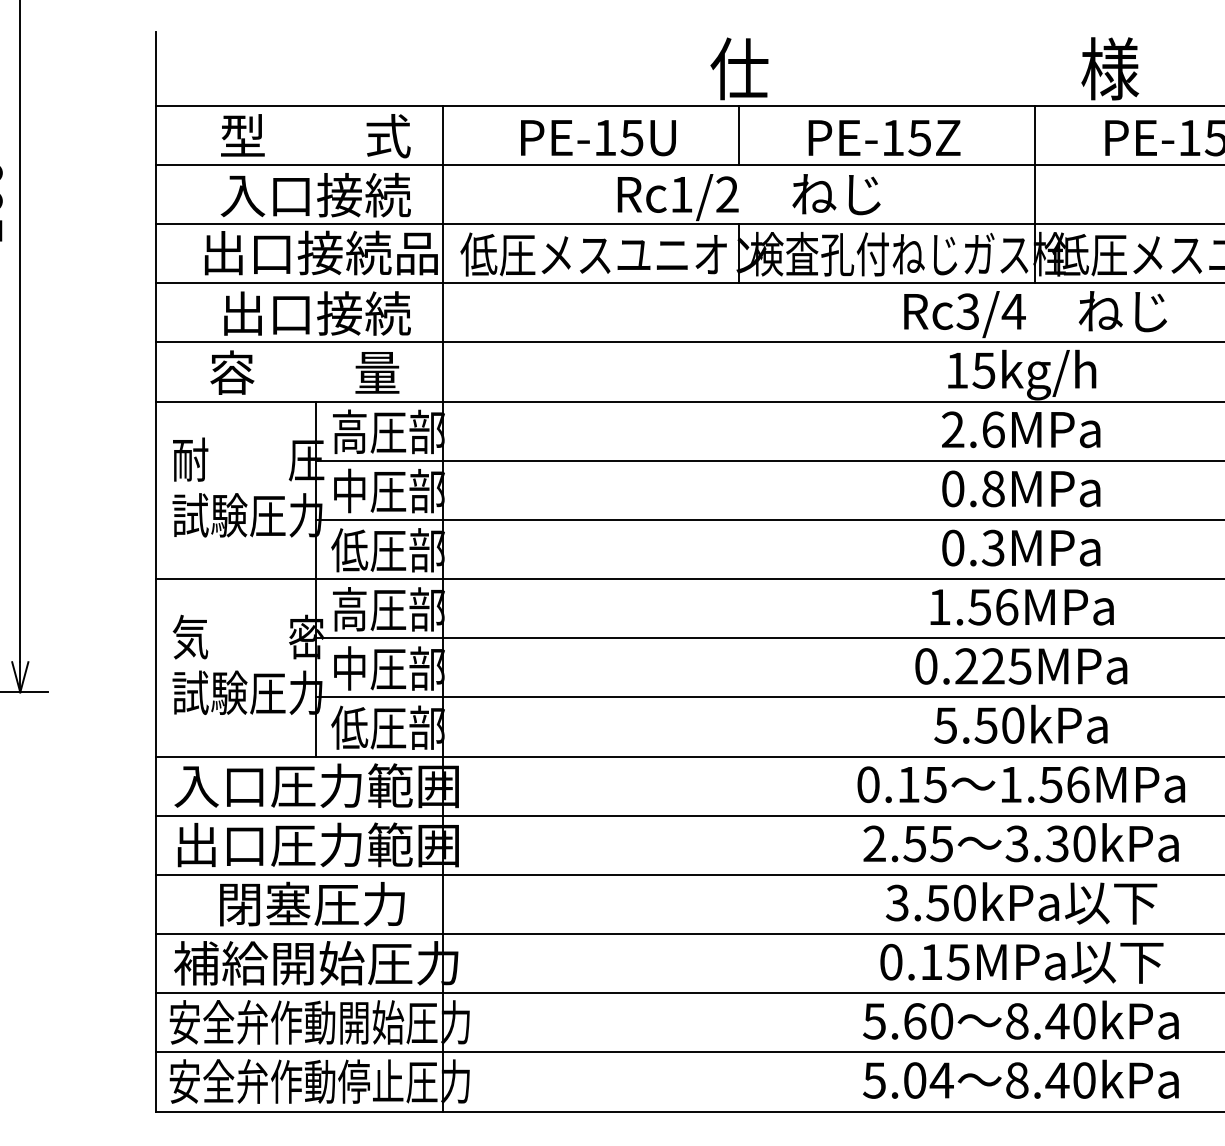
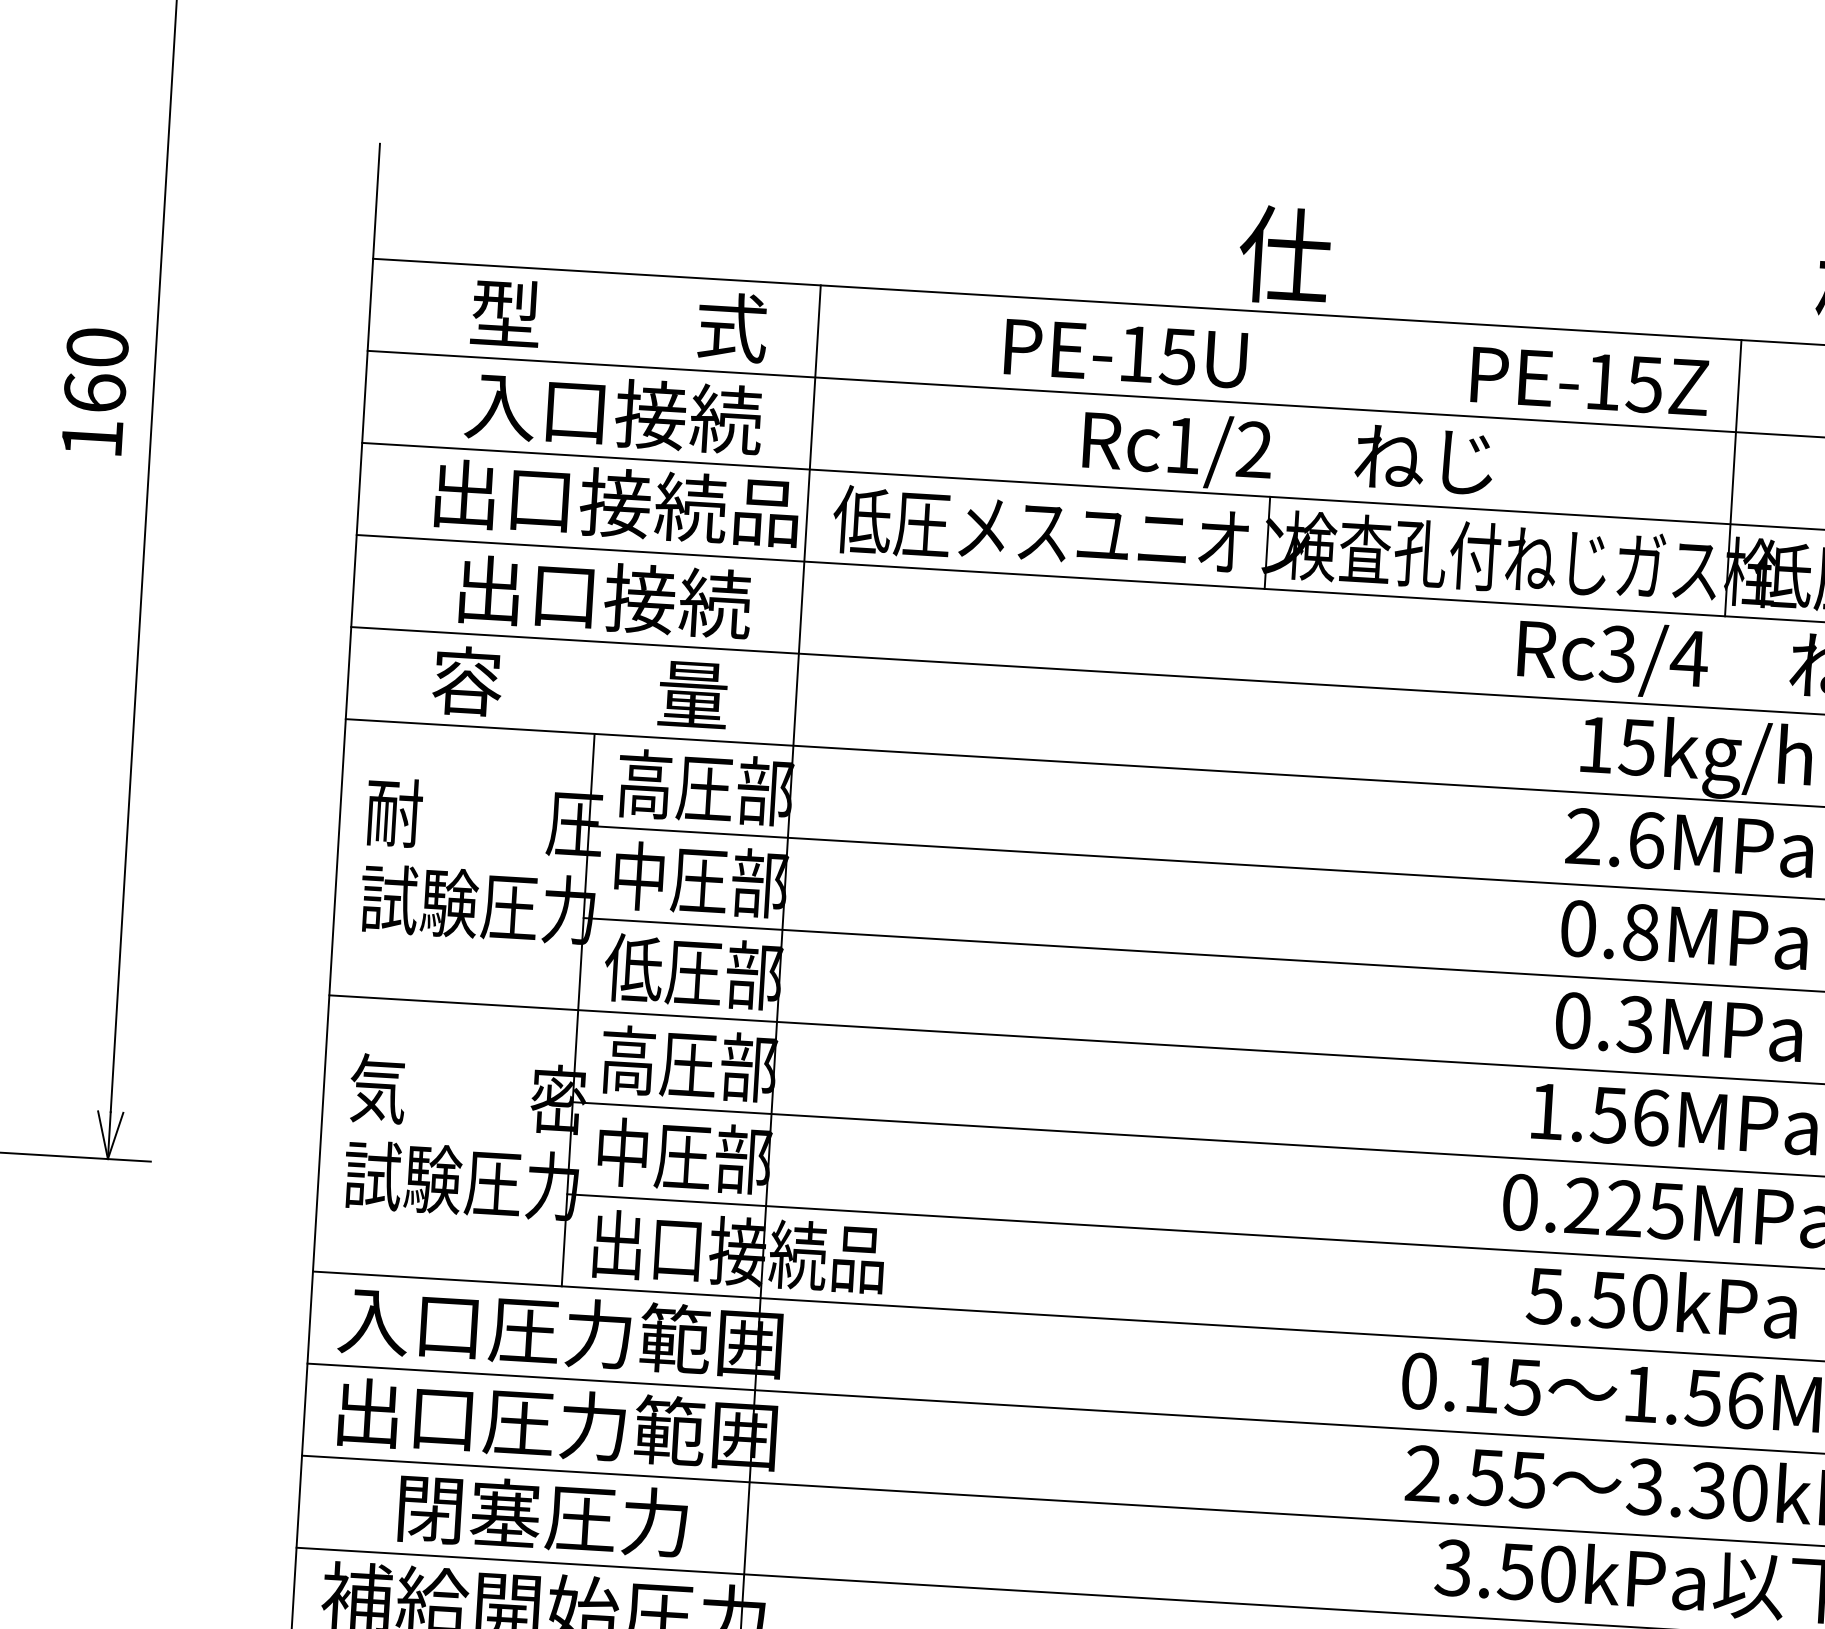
line: (739, 135) -> (1278, 358), removed
text: (598, 138) -> (1125, 354), moved
text: (884, 138) -> (1589, 382), moved
text: (426, 727) -> (736, 1251), 低圧部 -> 出口接続品

